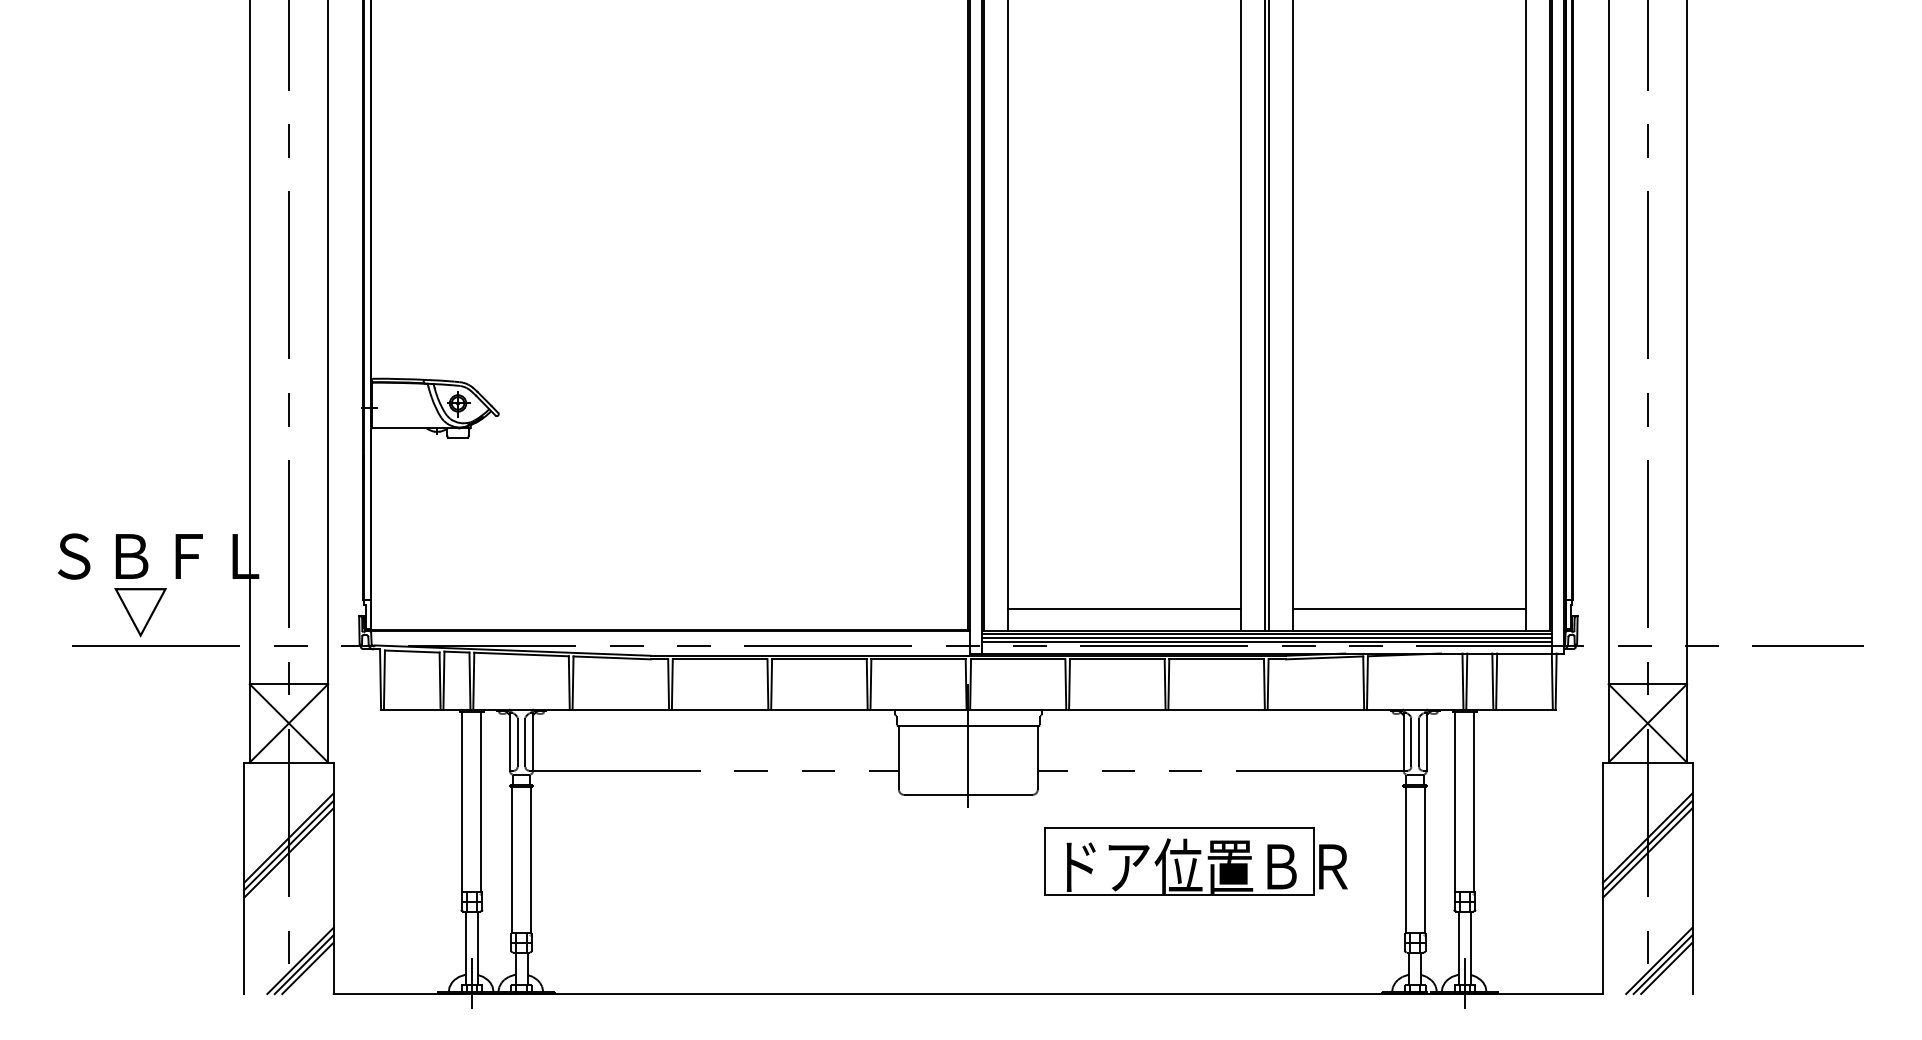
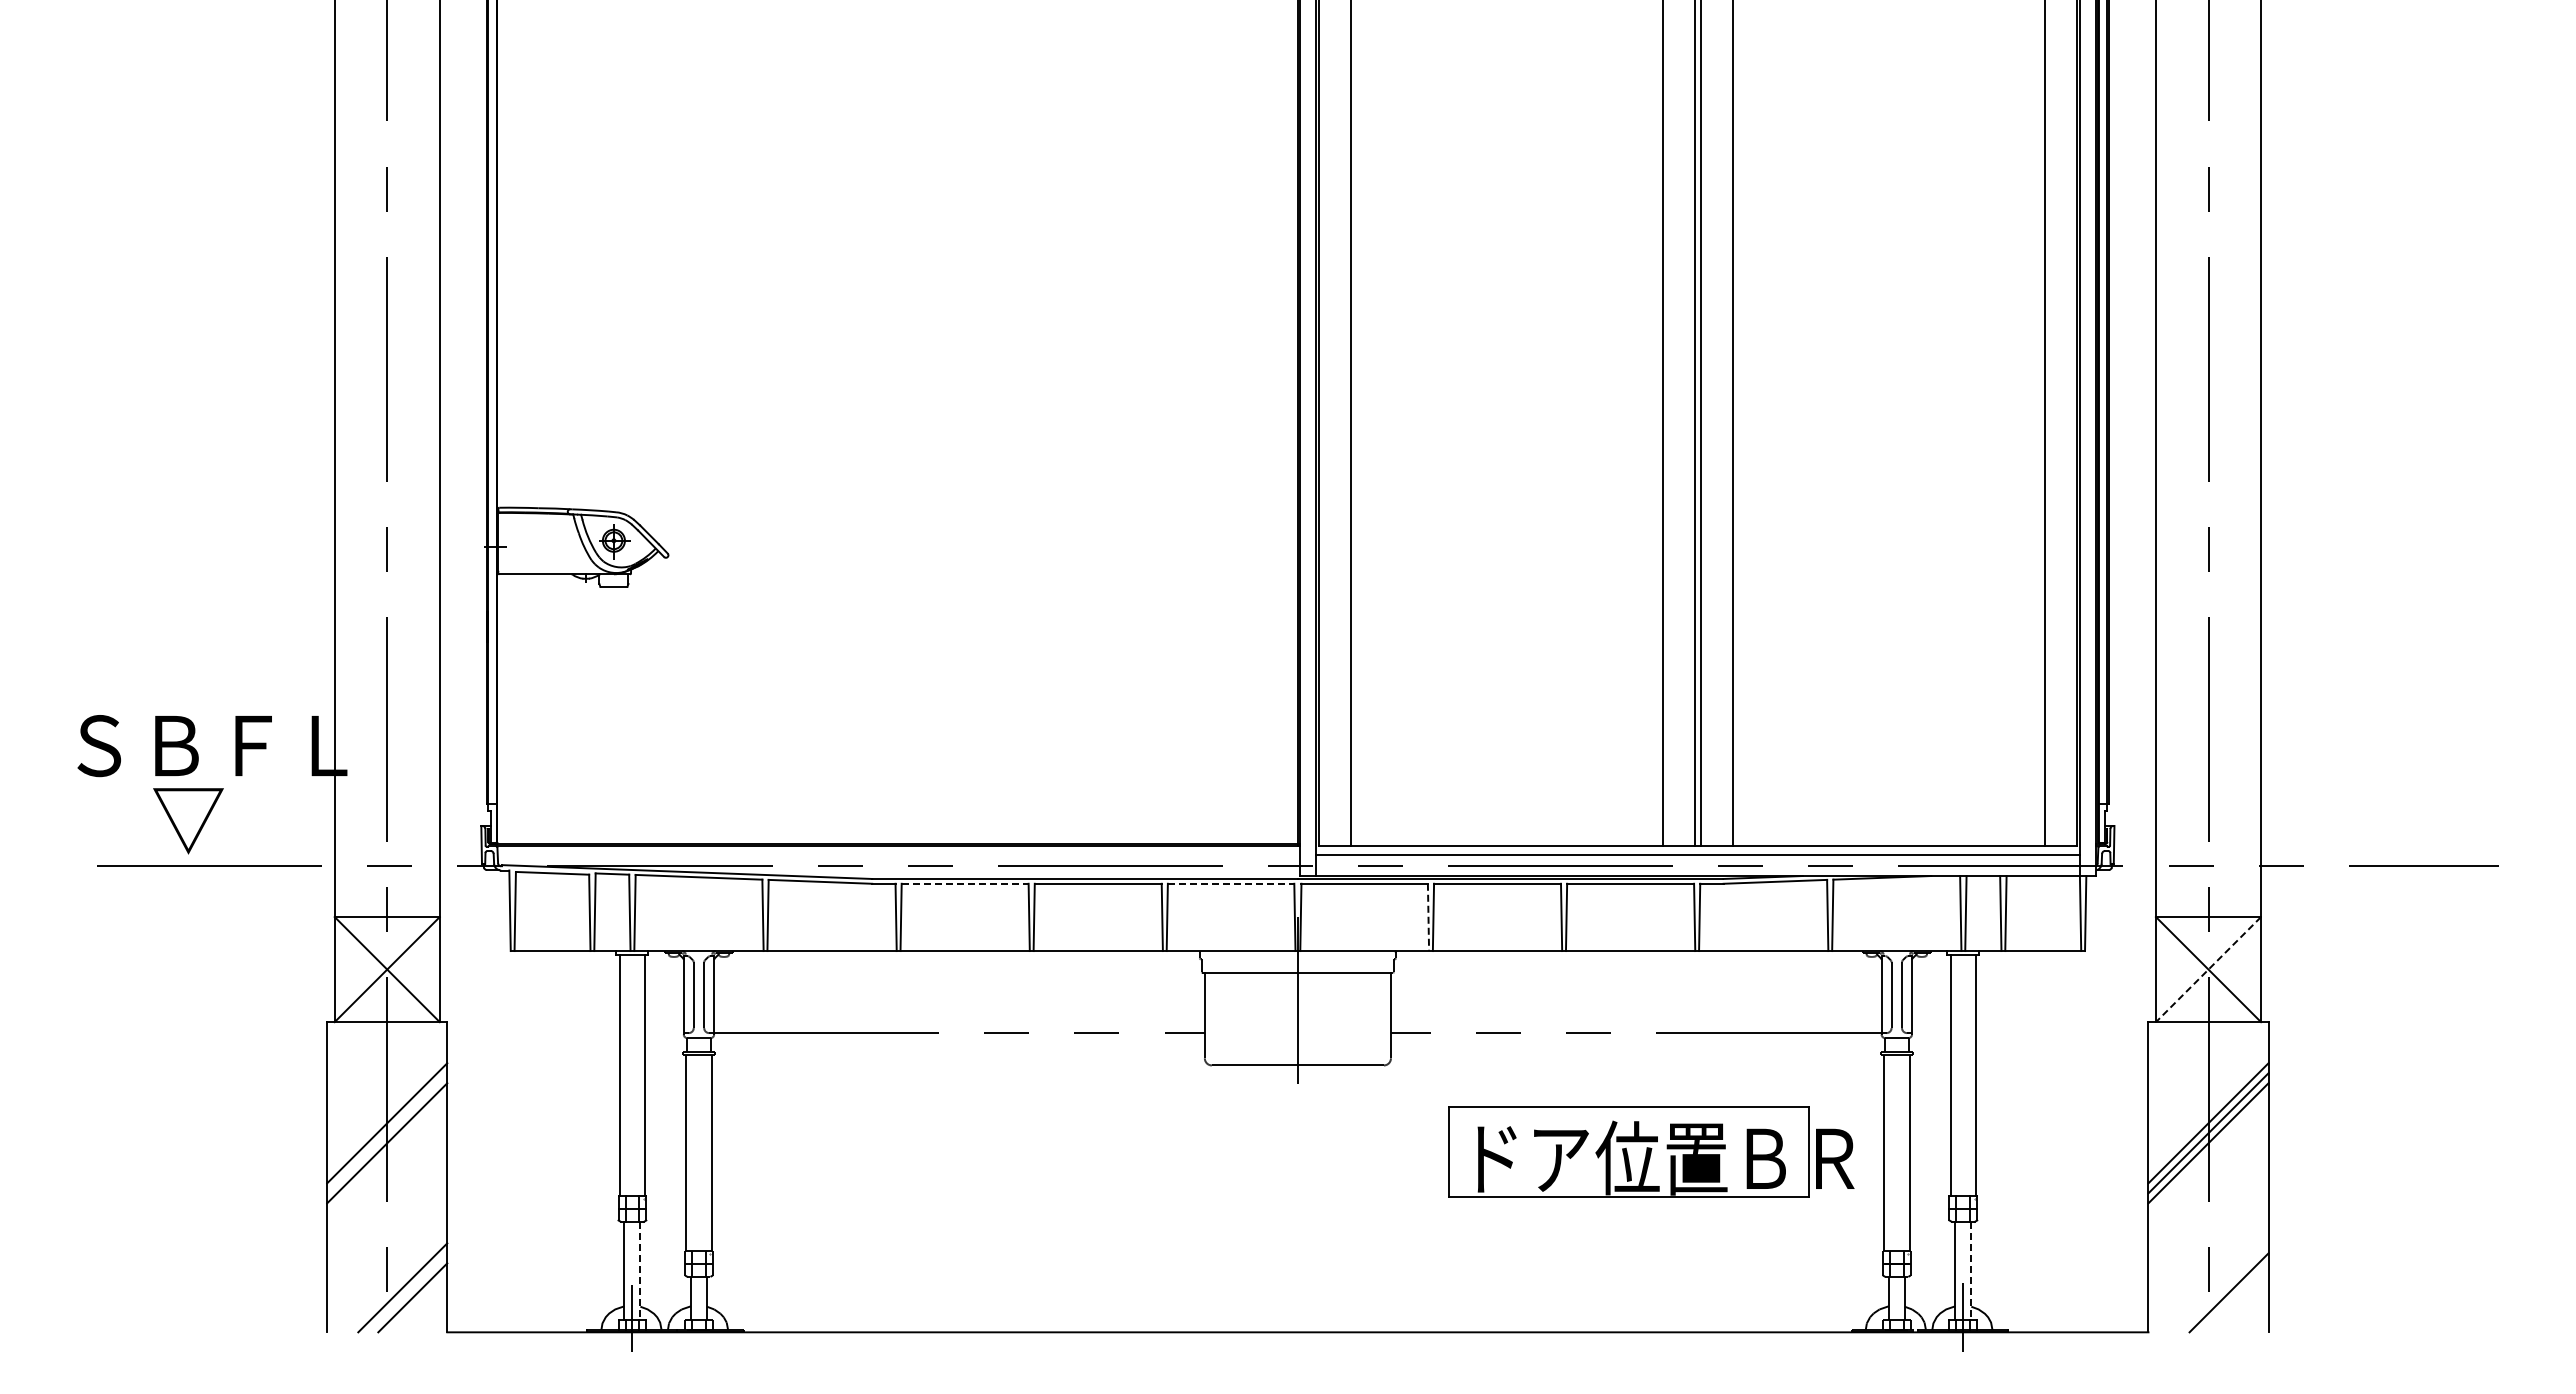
line: (1124, 608) -> (1507, 815), removed
line: (1409, 608) -> (1888, 815), removed
line: (1266, 633) -> (1697, 849), removed
line: (1266, 641) -> (1697, 860), removed
line: (720, 659) -> (965, 883), solid -> dashed
line: (918, 659) -> (1231, 883), solid -> dashed
line: (1065, 684) -> (1428, 917), solid -> dashed
line: (1647, 723) -> (2208, 969), solid -> dashed
line: (289, 845) -> (387, 1133), removed
part: (1196, 861) -> (1651, 1151), moved
line: (477, 948) -> (640, 1271), solid -> dashed
line: (1470, 948) -> (1971, 1271), solid -> dashed
line: (1658, 960) -> (2223, 1287), removed
line: (304, 964) -> (407, 1292), removed
line: (1666, 968) -> (2233, 1297), removed

